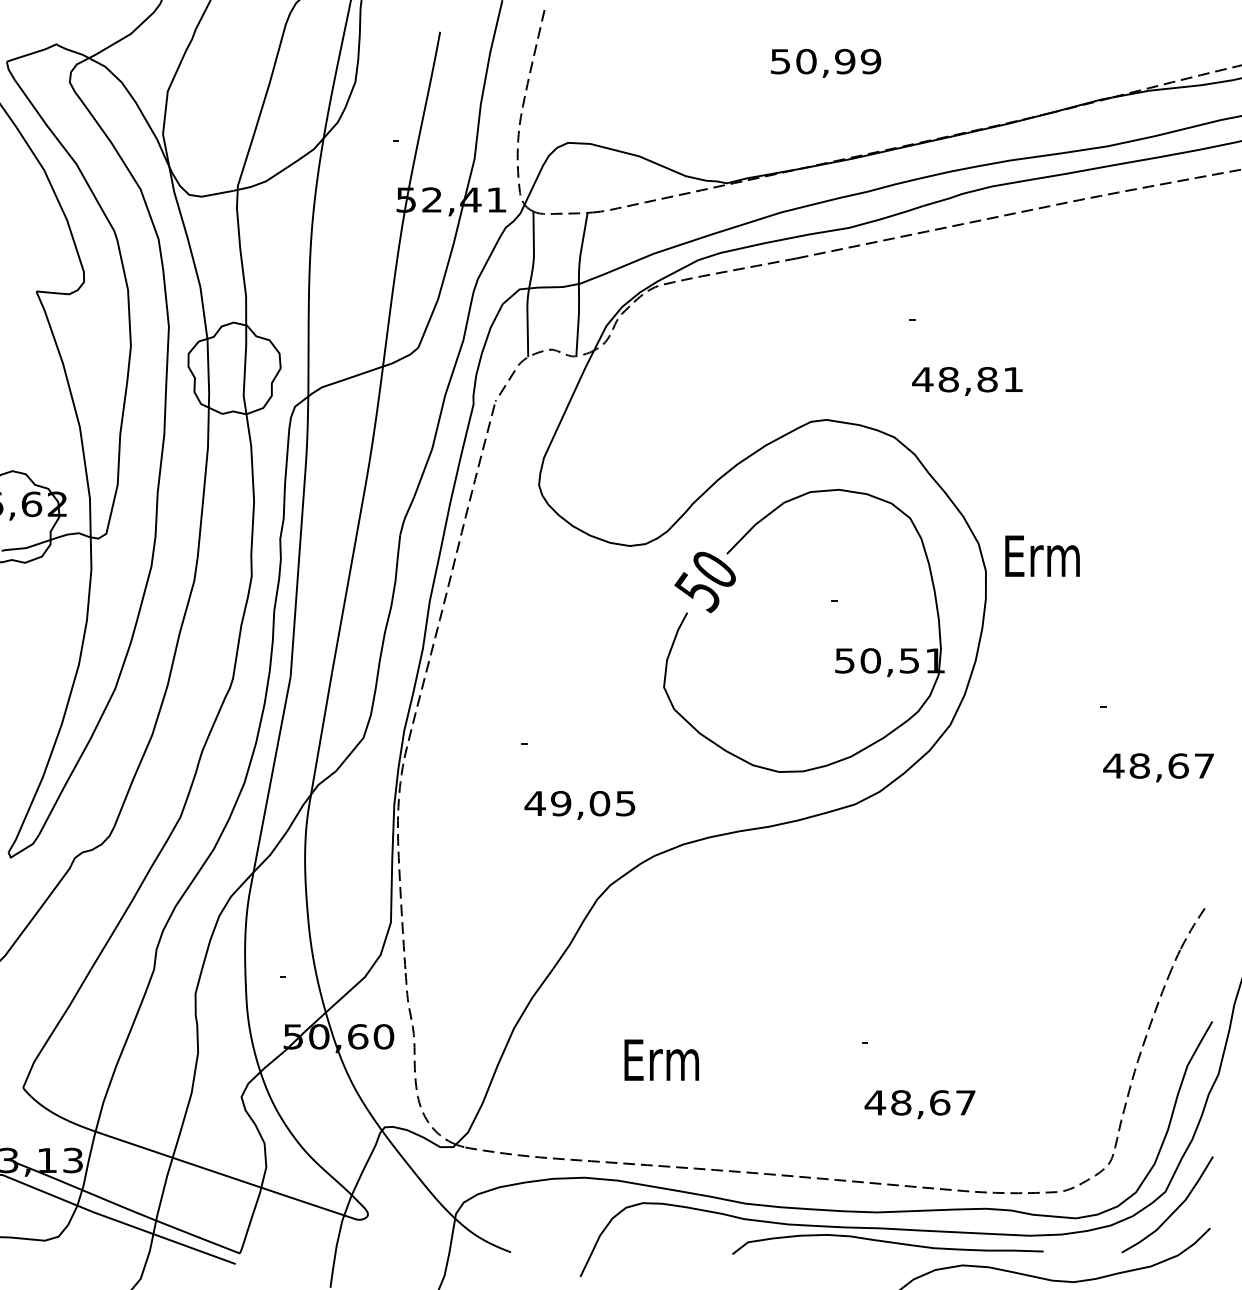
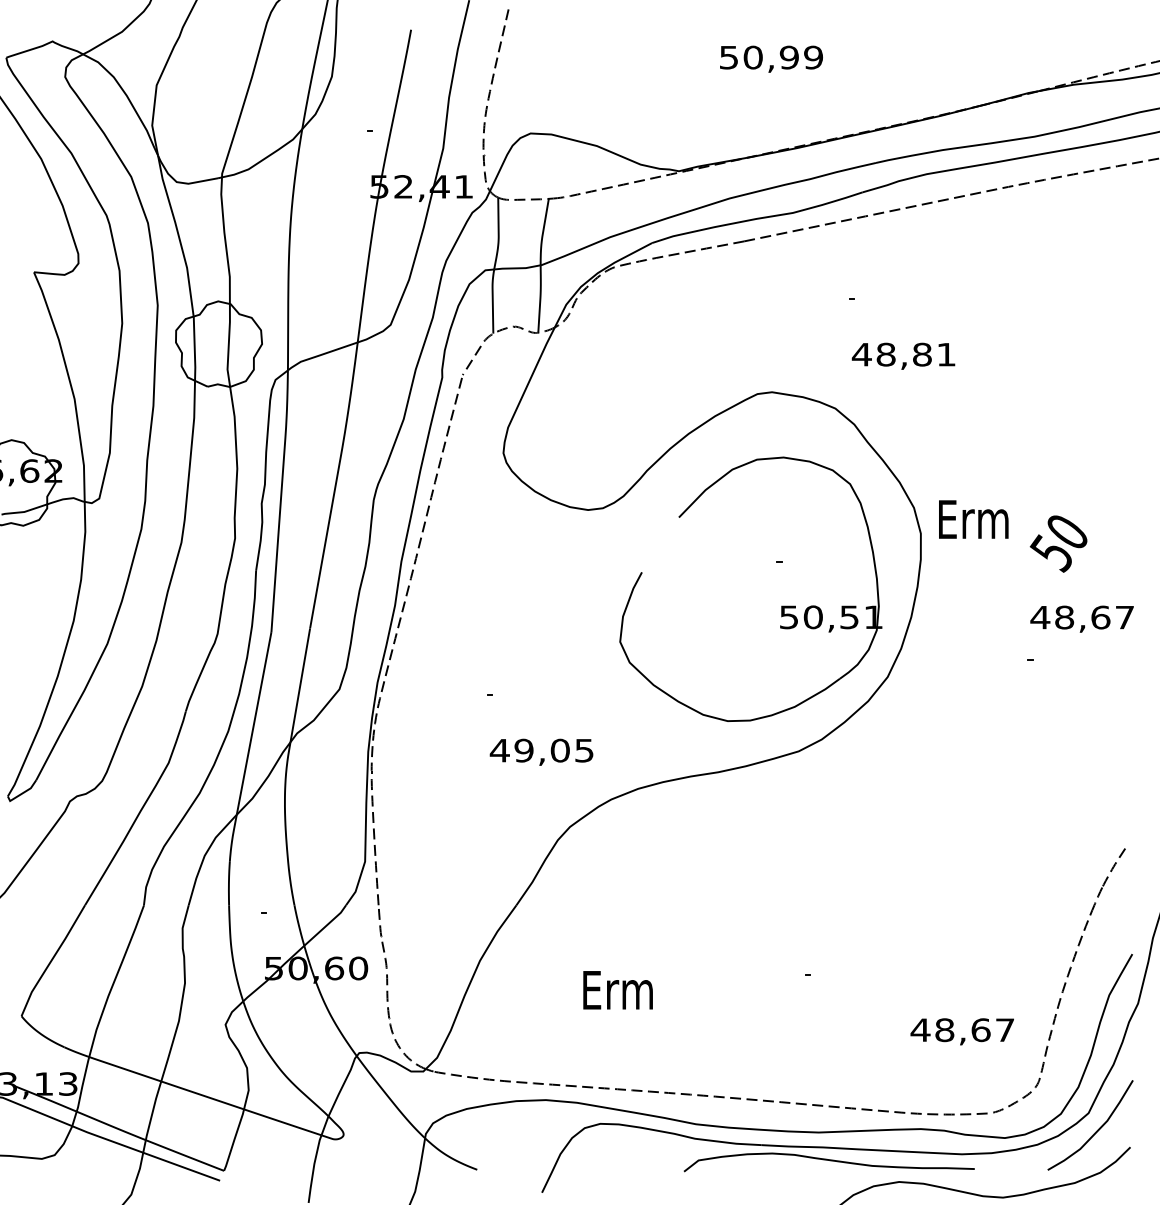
text: (705, 581) -> (1058, 543), moved
text: (1157, 767) -> (1081, 618), moved
text: (919, 1104) -> (961, 1031), moved

